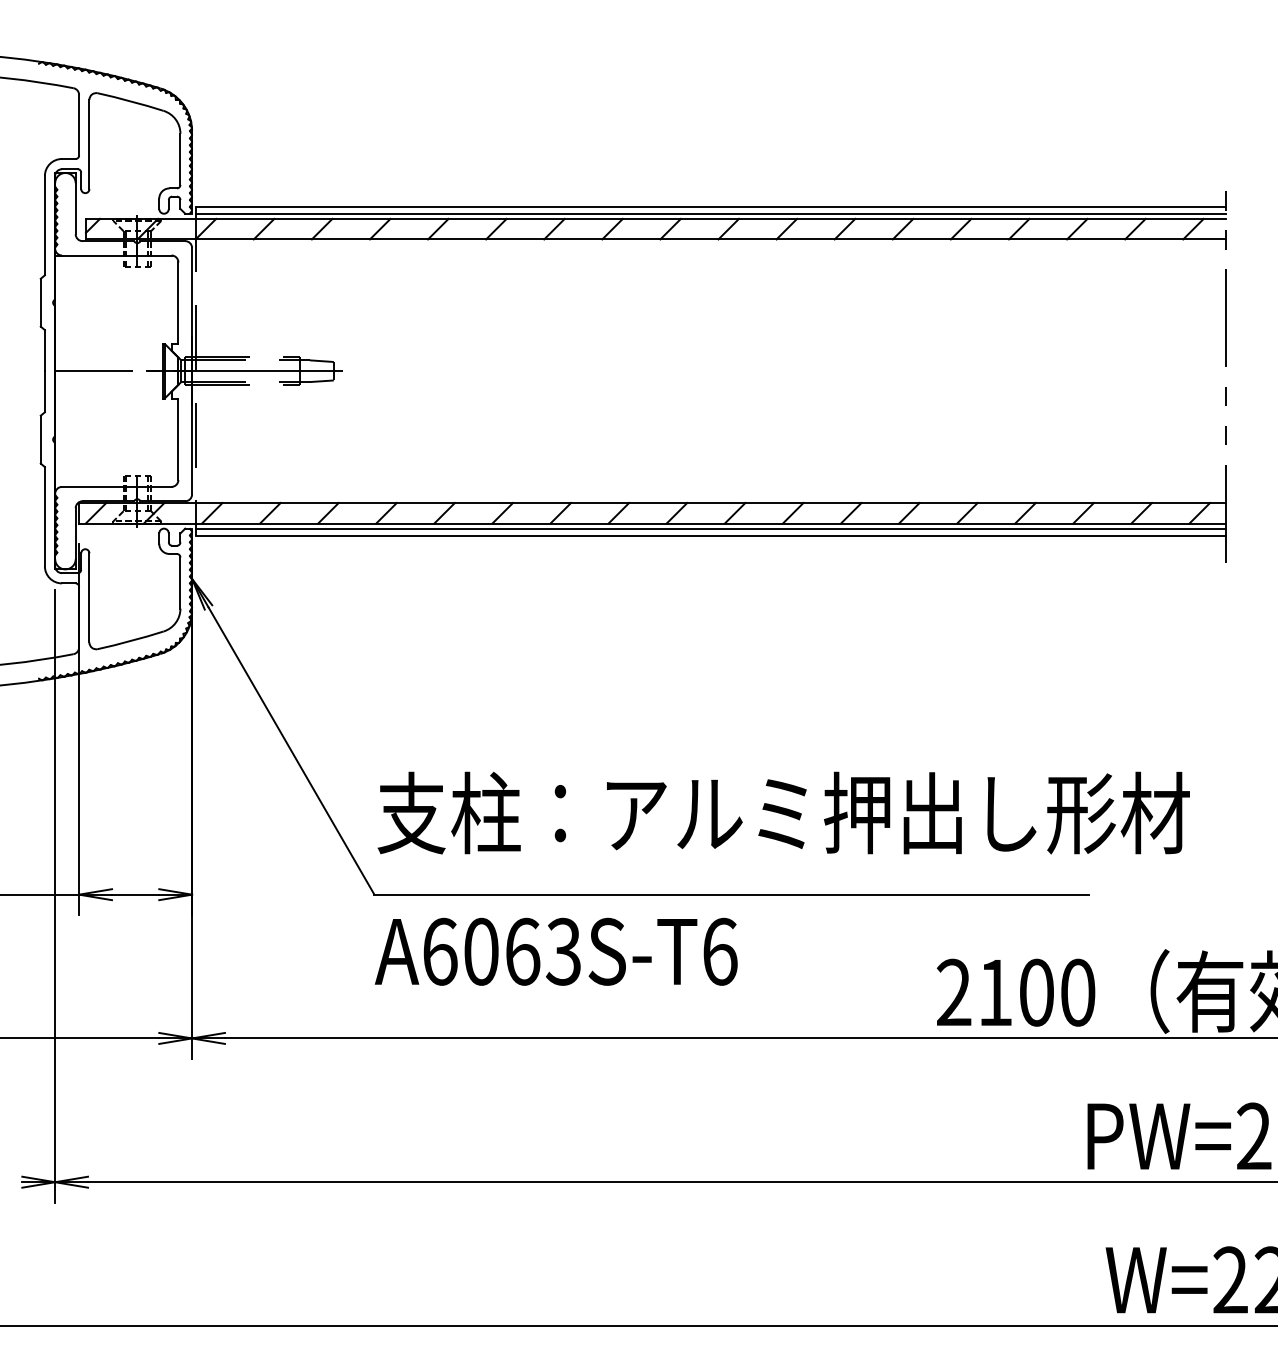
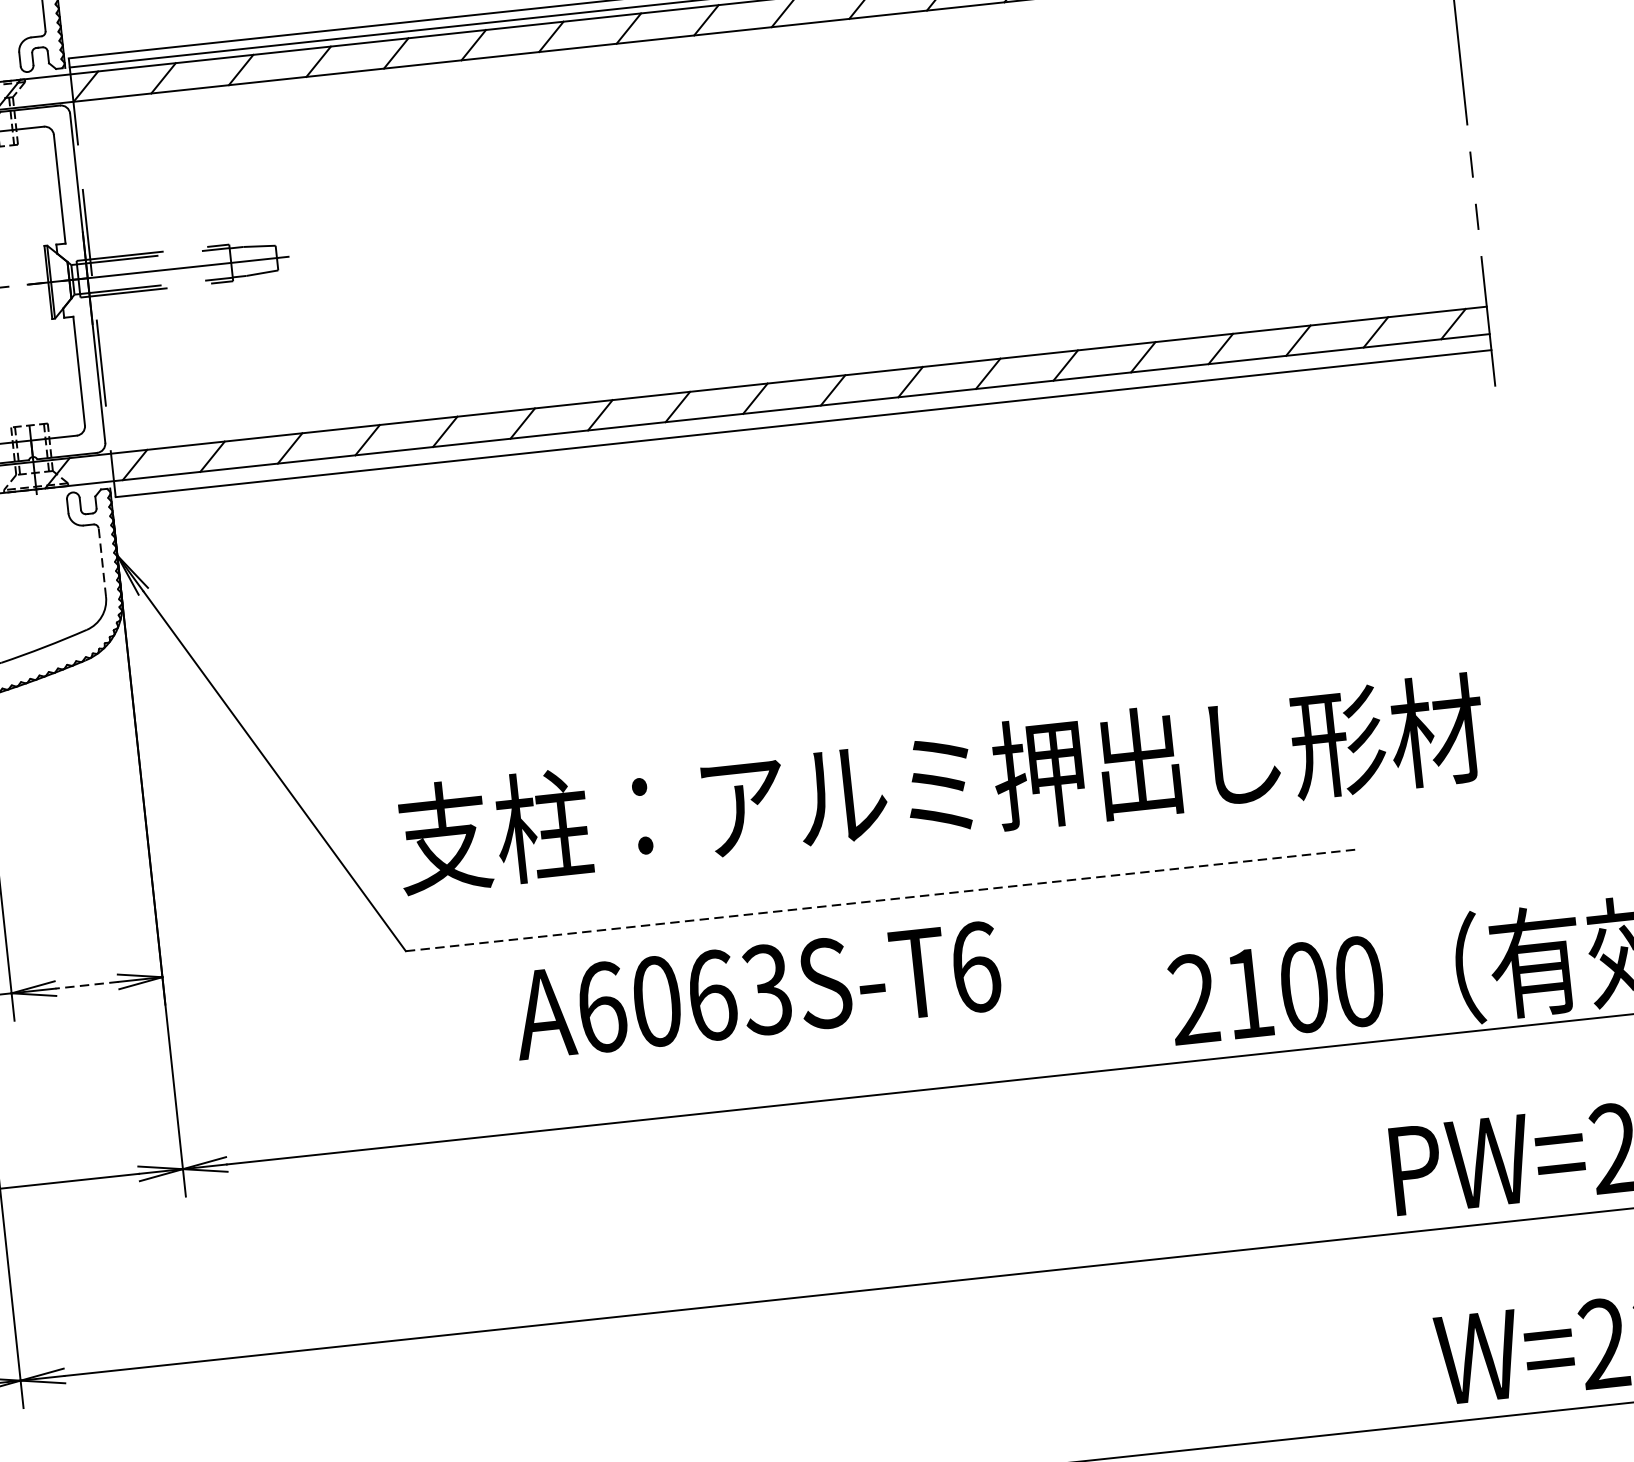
line: (710, 528) -> (802, 414), removed
line: (180, 583) -> (102, 563), solid -> dashed
line: (135, 894) -> (86, 985), solid -> dashed
line: (732, 894) -> (883, 899), solid -> dashed
text: (555, 951) -> (755, 990), moved

